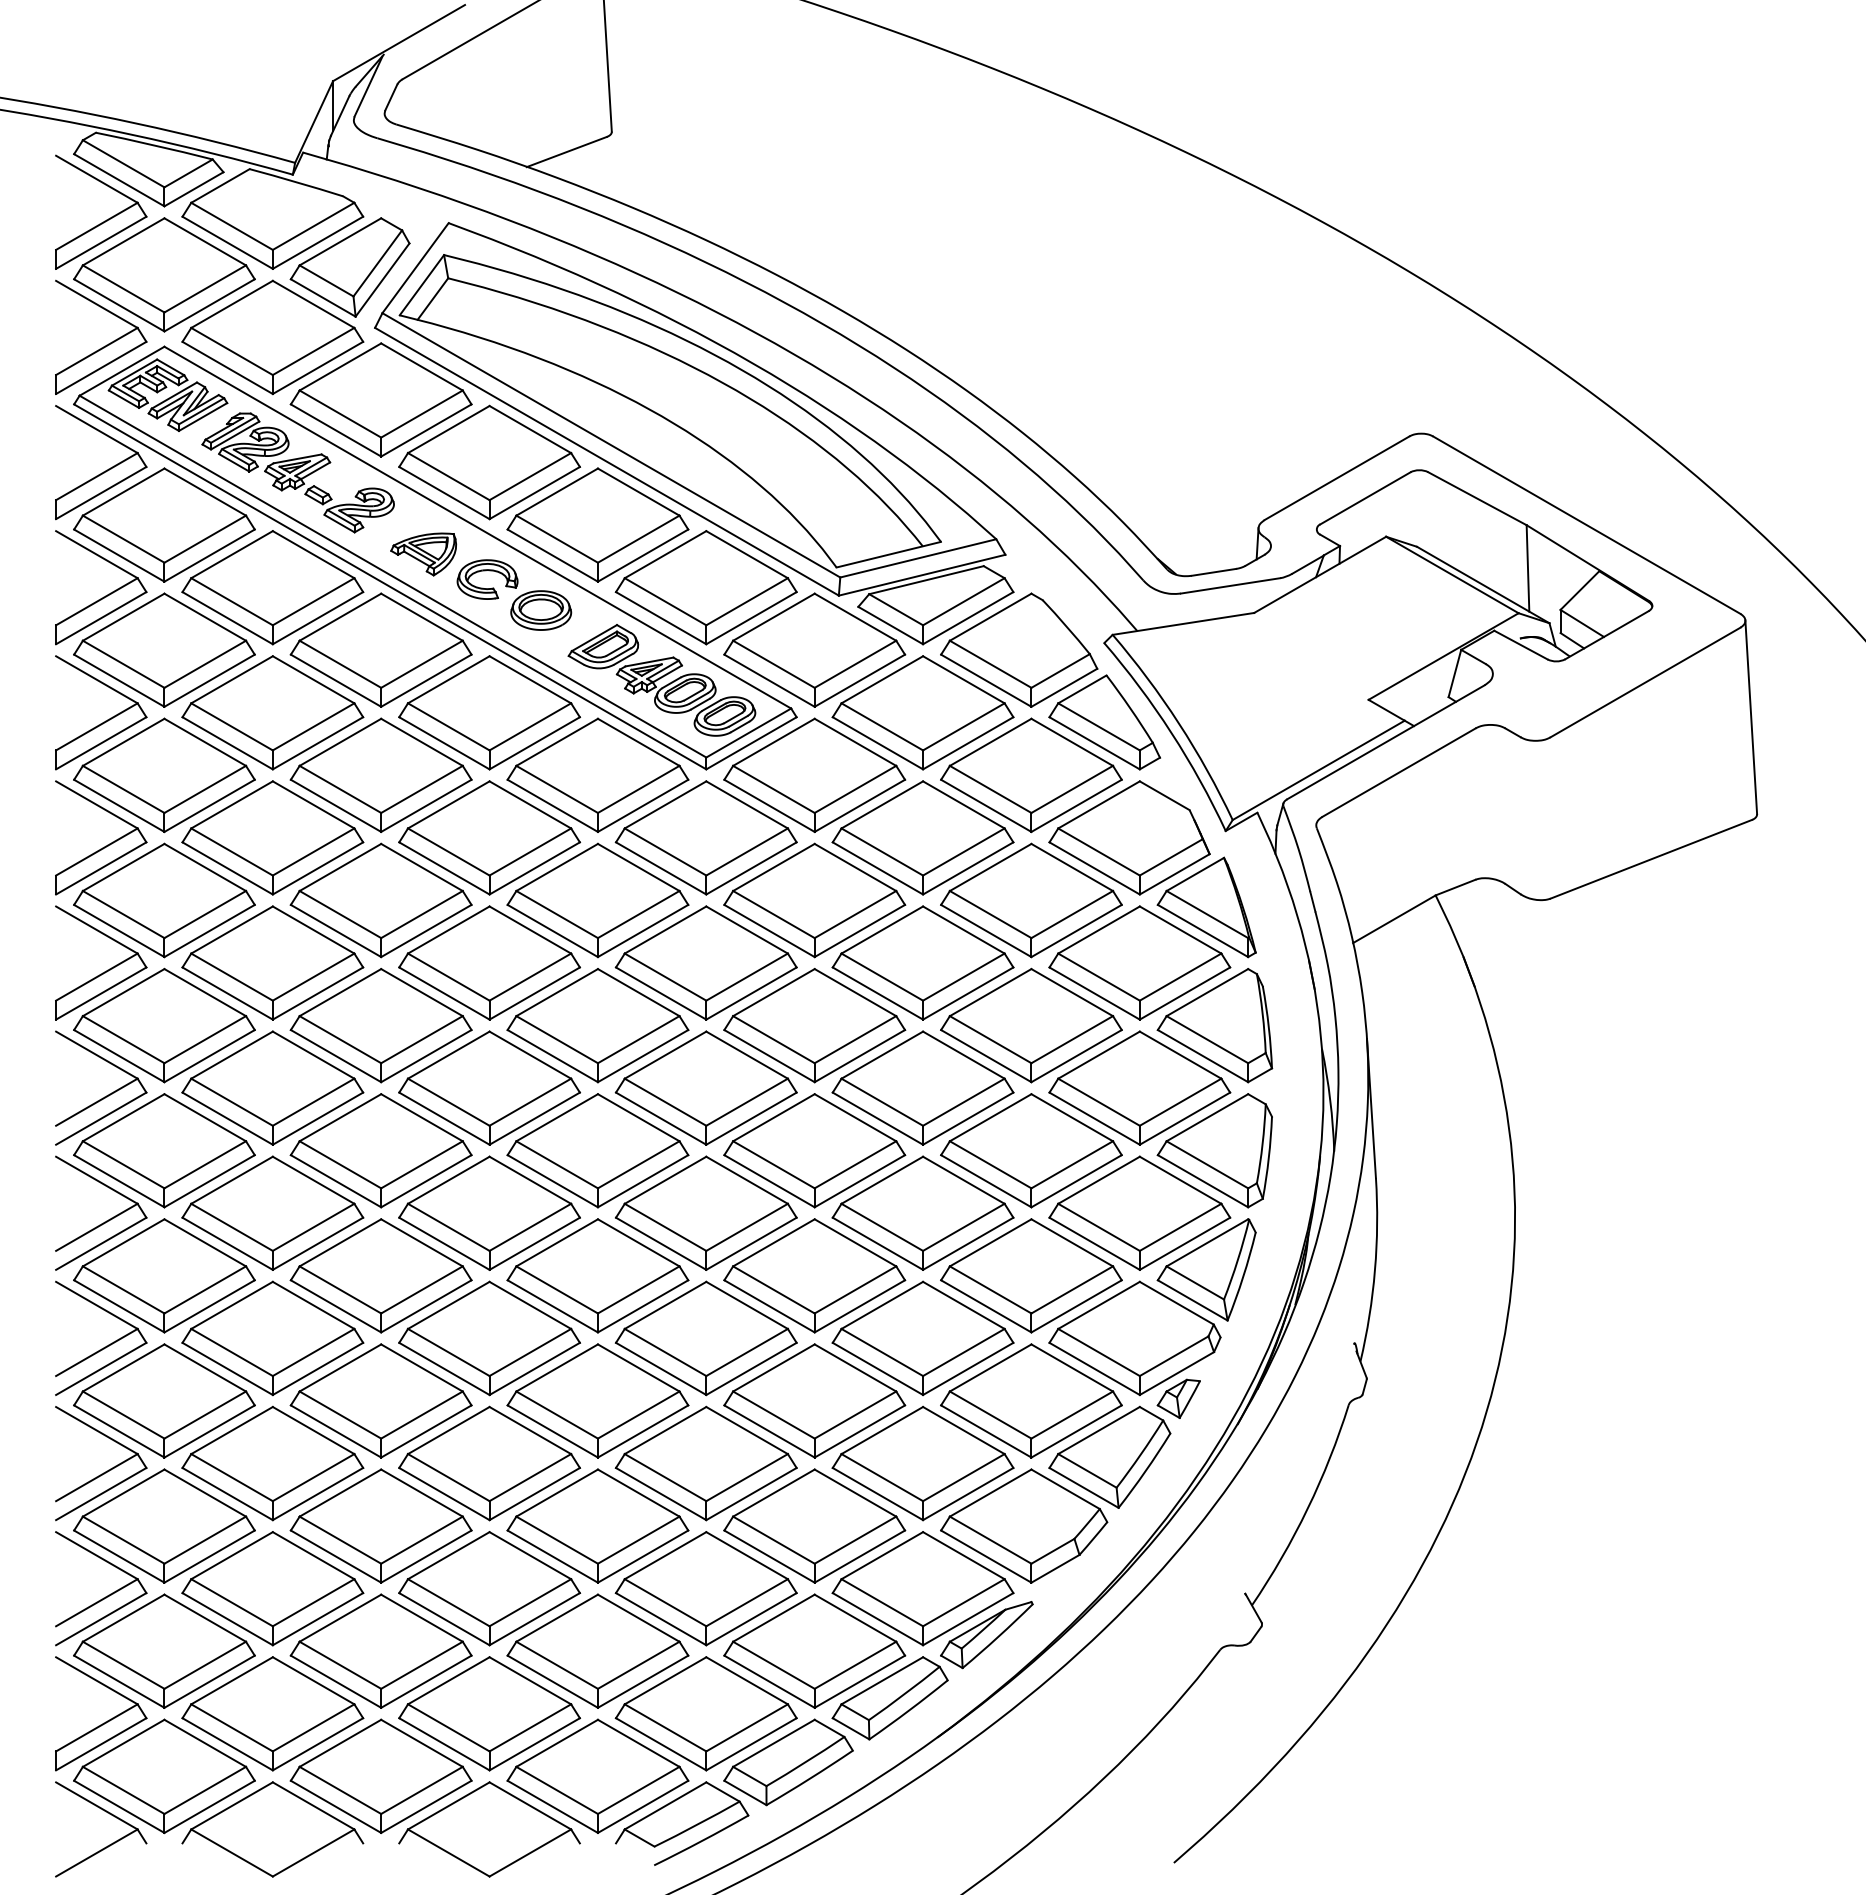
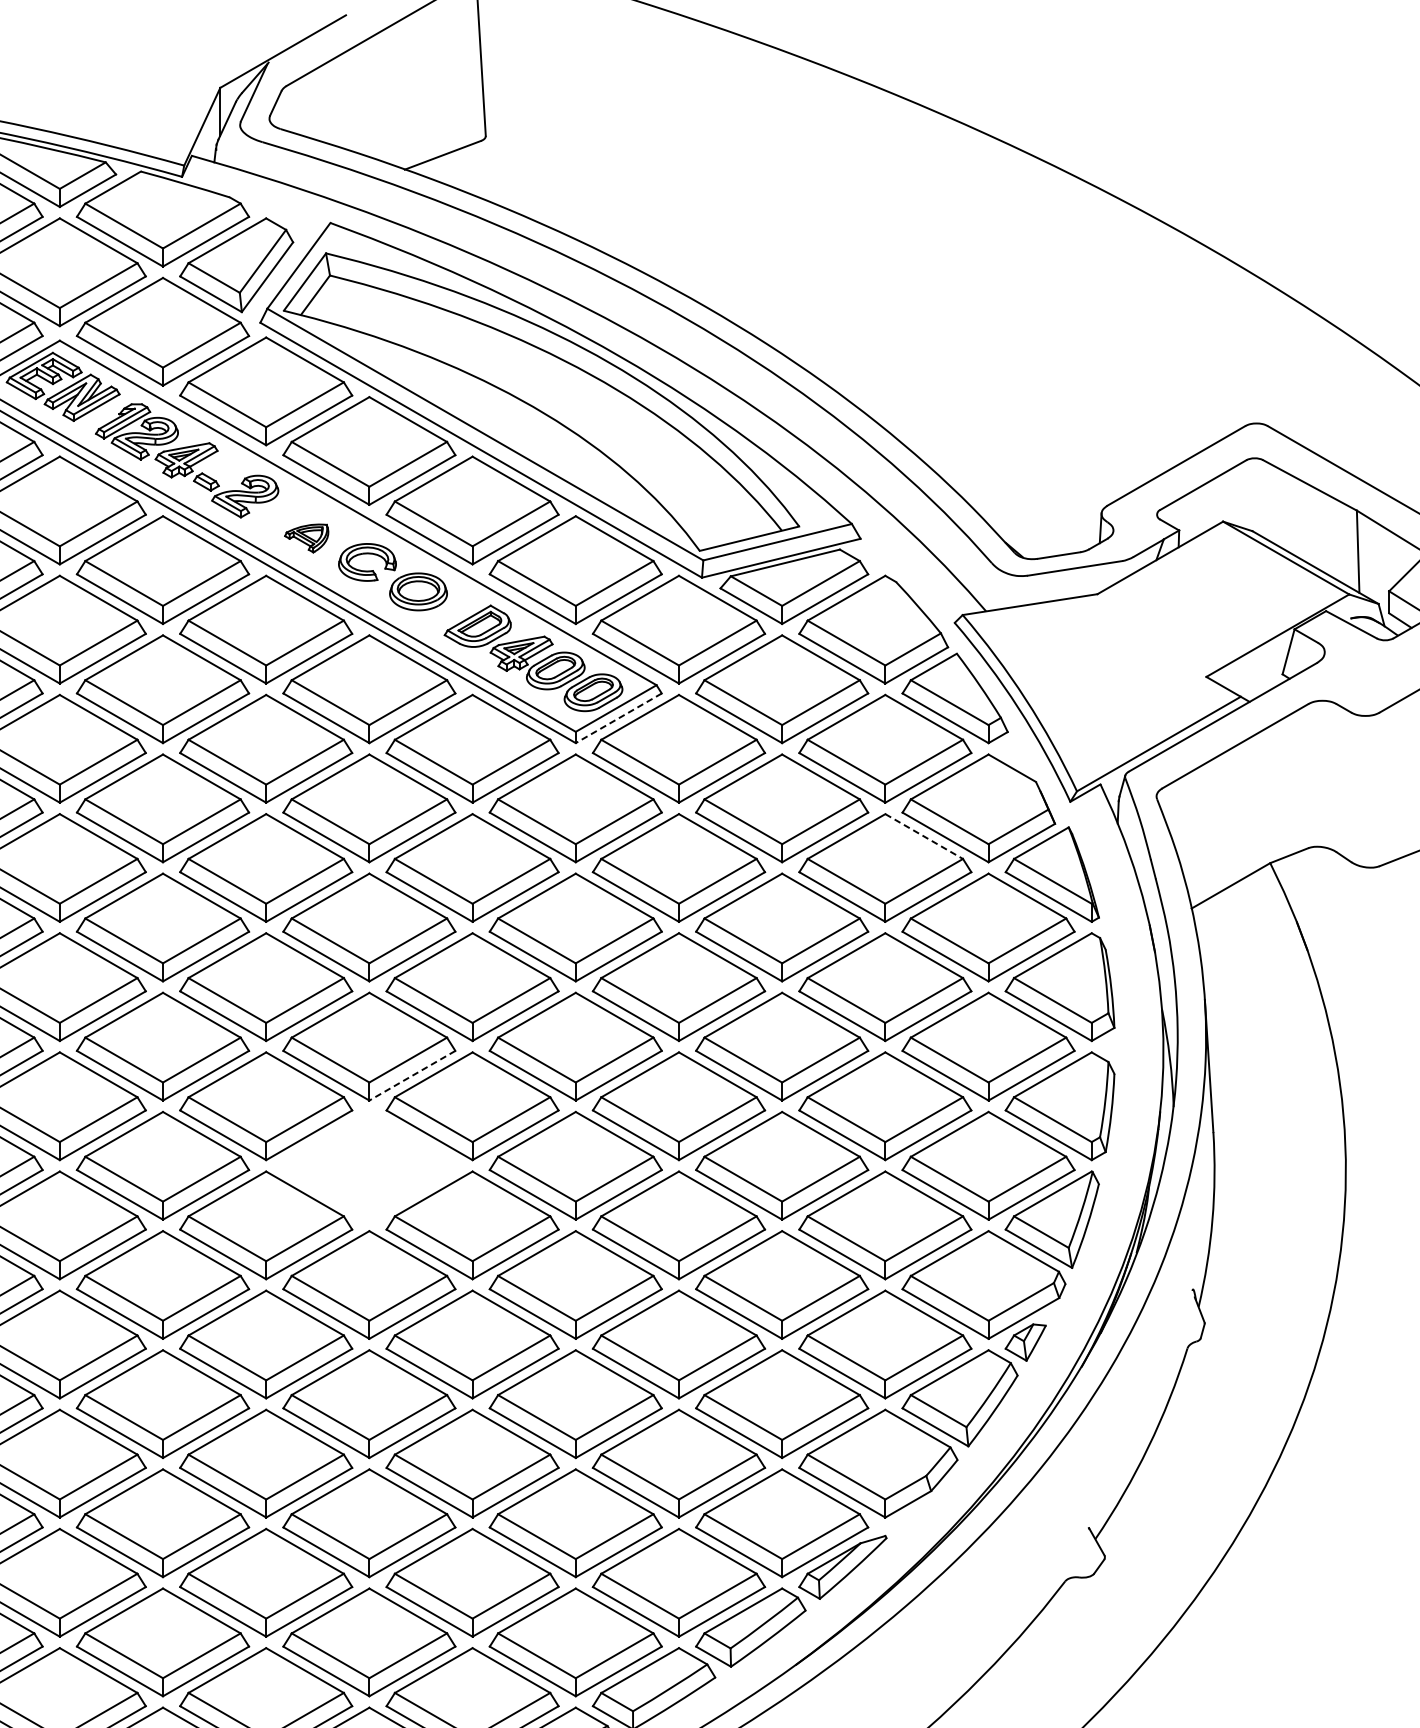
part: (423, 554) -> (306, 538), size x0.7
line: (751, 743) -> (618, 718), solid -> dashed
line: (1072, 867) -> (924, 836), solid -> dashed
line: (534, 1118) -> (412, 1075), solid -> dashed
part: (489, 1212) -> (369, 1165), removed

